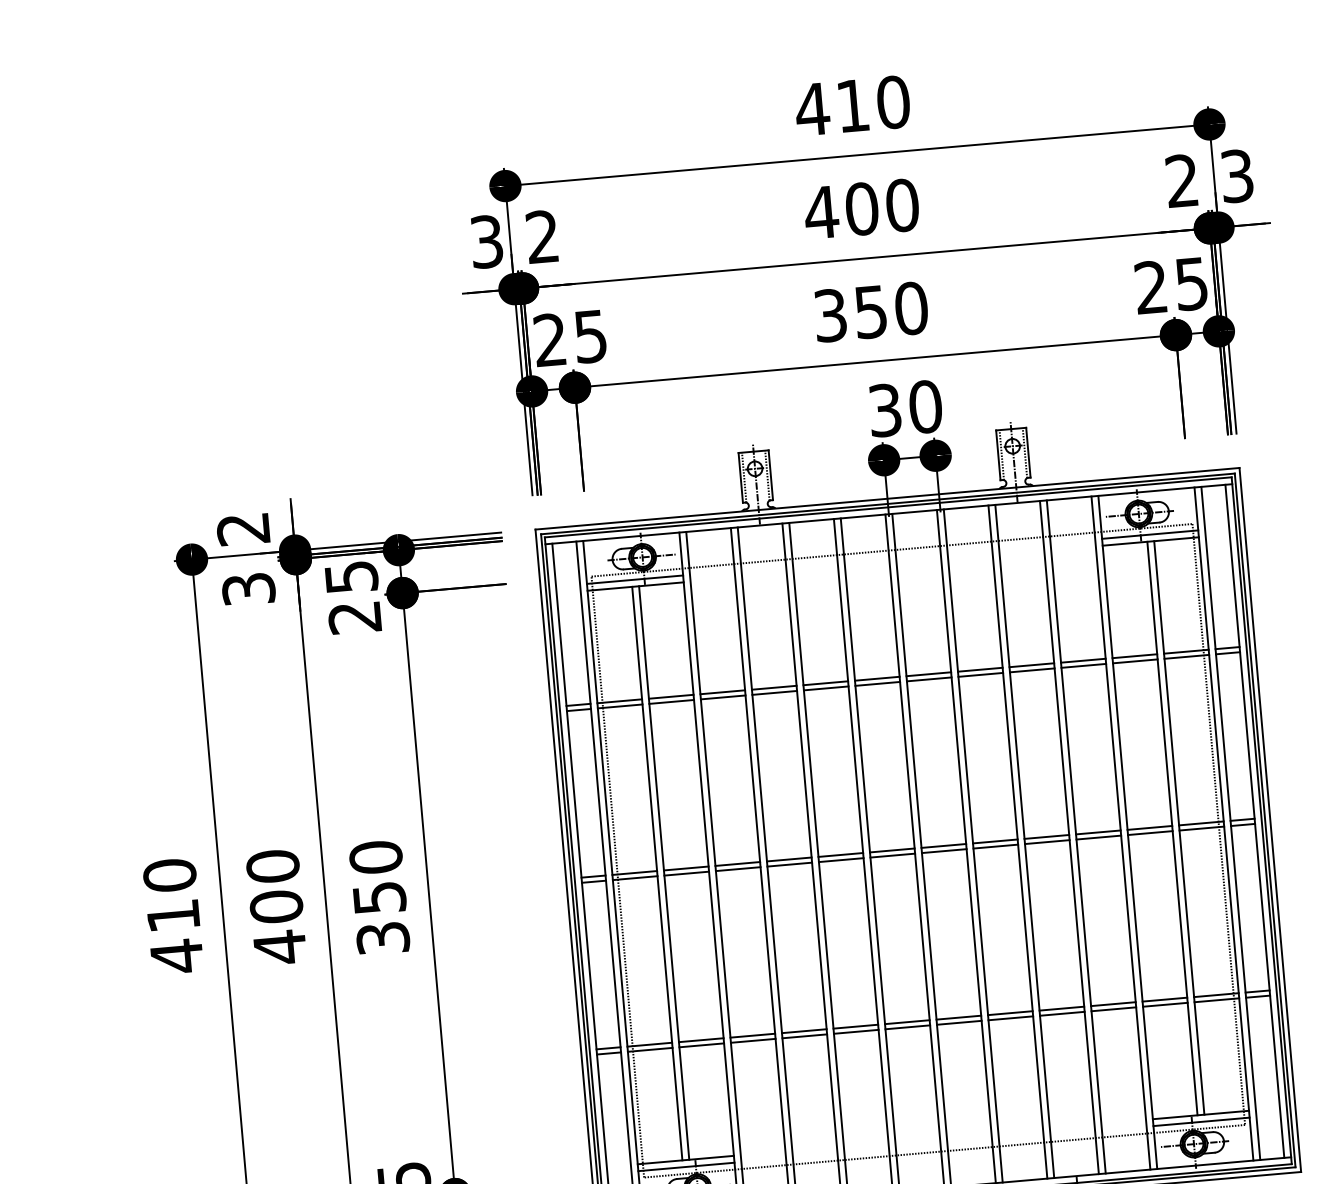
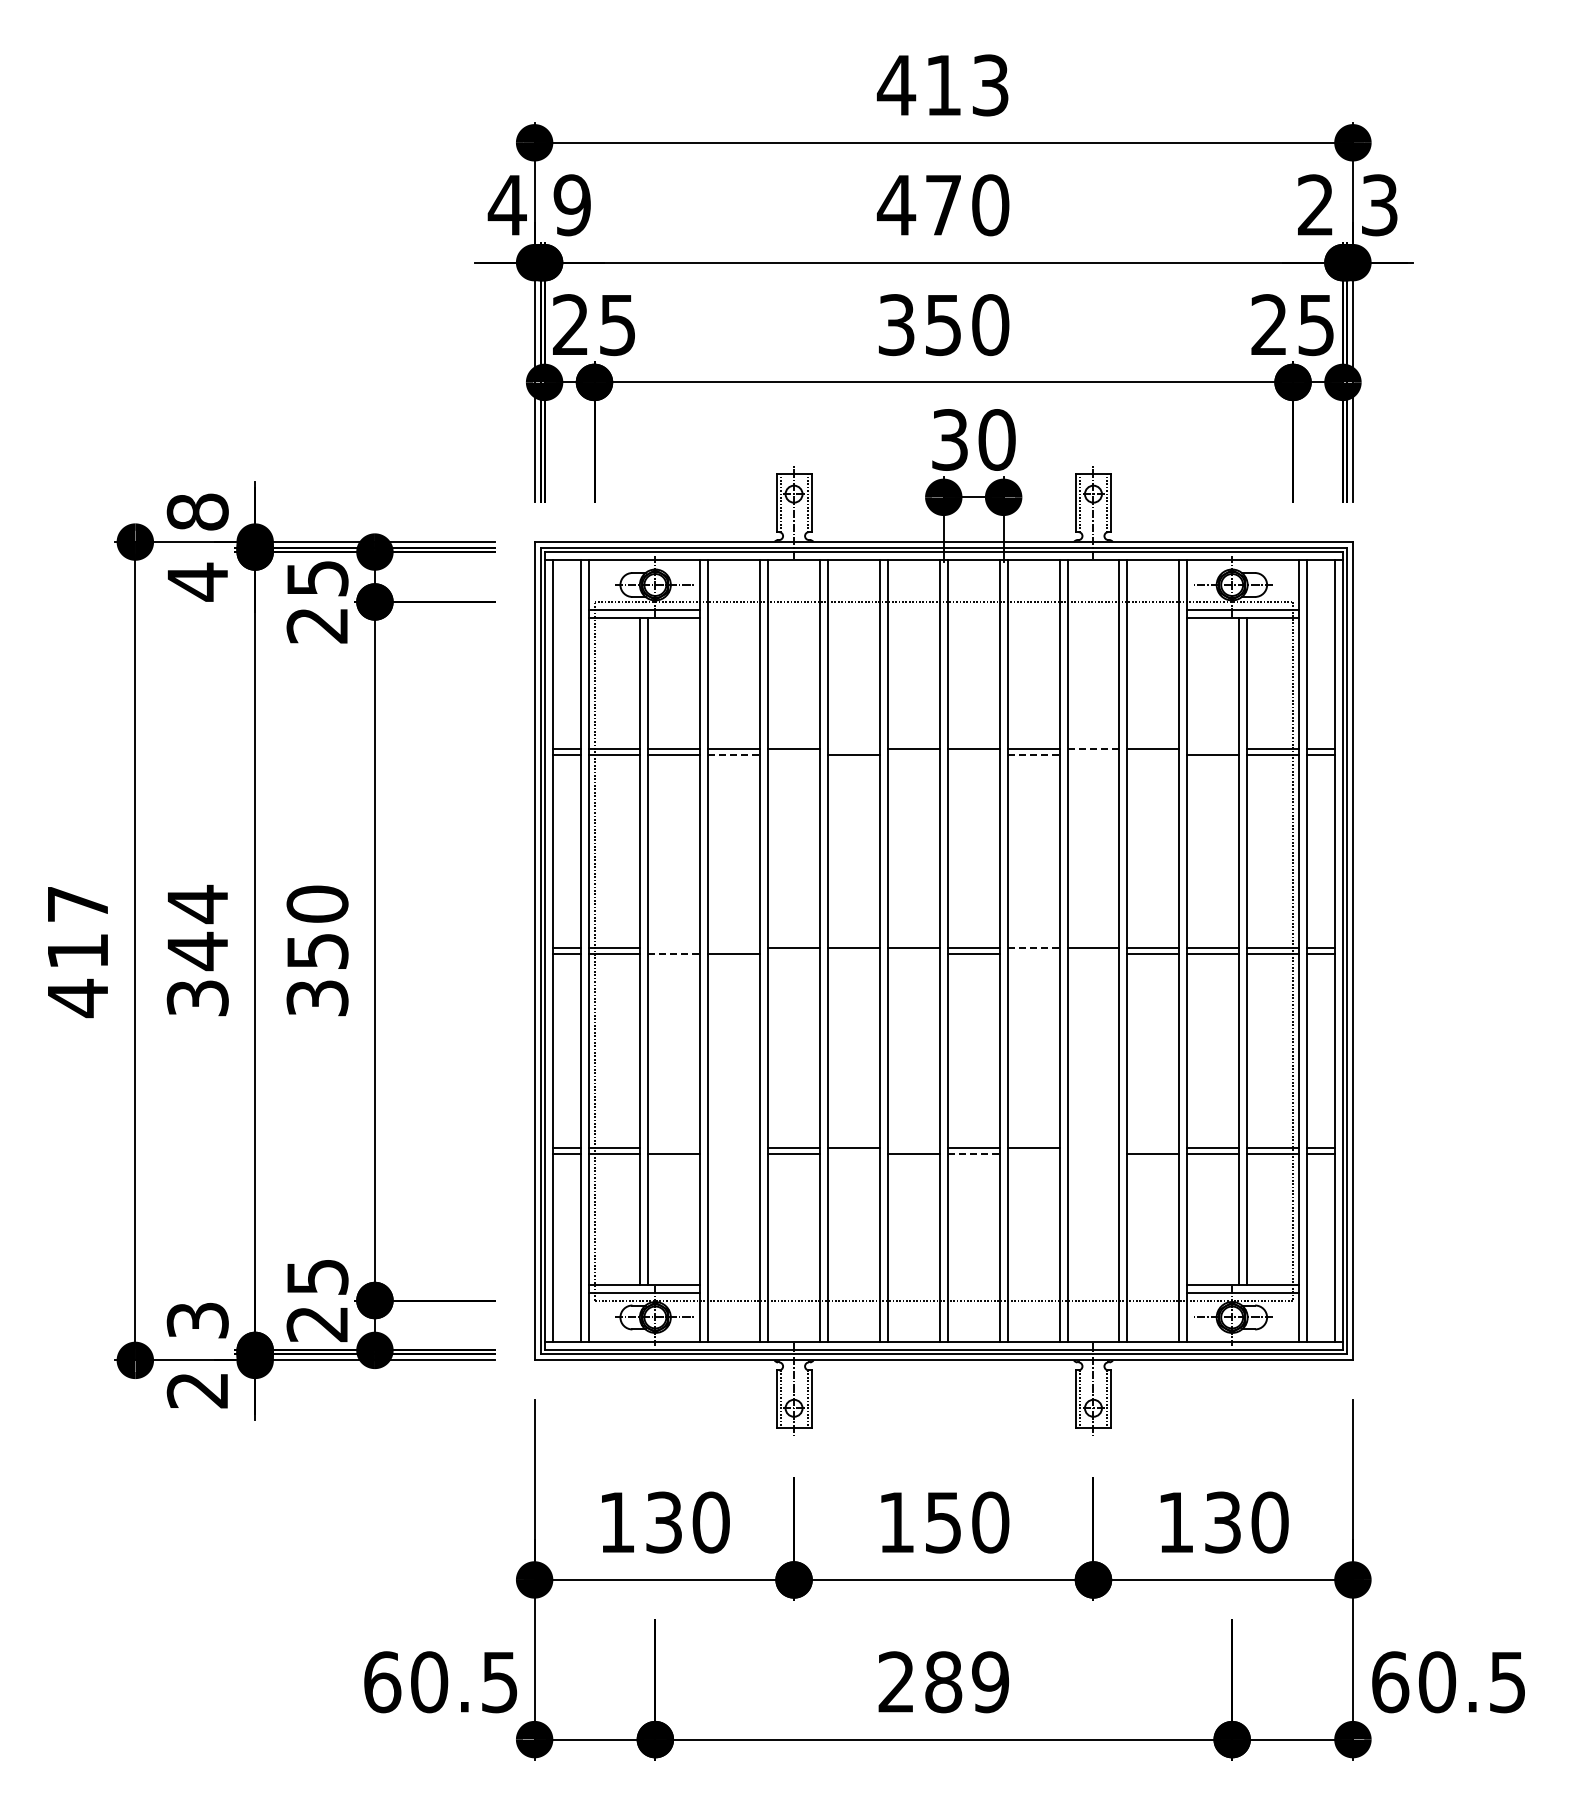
text: (893, 102) -> (990, 85), 410 -> 413
text: (861, 209) -> (943, 205), 400 -> 470
text: (541, 237) -> (571, 205), 2 -> 9
text: (485, 242) -> (506, 205), 3 -> 4
text: (243, 528) -> (197, 511), 2 -> 8
text: (248, 588) -> (197, 581), 3 -> 4
line: (1135, 656) -> (1213, 748), removed
line: (1031, 665) -> (1093, 748), solid -> dashed
line: (1083, 665) -> (1153, 754), removed
line: (1032, 670) -> (1093, 754), removed
line: (980, 674) -> (1033, 754), solid -> dashed
line: (929, 679) -> (973, 754), removed
line: (825, 683) -> (853, 748), removed
line: (877, 683) -> (913, 754), removed
line: (775, 692) -> (794, 754), removed
line: (723, 697) -> (734, 754), solid -> dashed
line: (995, 841) -> (1033, 948), solid -> dashed
line: (1047, 842) -> (1093, 954), removed
line: (995, 846) -> (1033, 954), removed
line: (892, 855) -> (913, 954), removed
line: (840, 860) -> (853, 954), removed
line: (738, 864) -> (734, 948), removed
line: (790, 864) -> (794, 954), removed
line: (686, 868) -> (674, 948), removed
line: (686, 873) -> (674, 954), solid -> dashed
text: (169, 874) -> (77, 903), 410 -> 417
text: (276, 907) -> (197, 951), 400 -> 344
line: (1113, 1003) -> (1153, 1147), removed
line: (1061, 1008) -> (1093, 1147), removed
line: (1062, 1013) -> (1093, 1153), removed
line: (1010, 1018) -> (1033, 1153), removed
line: (907, 1021) -> (913, 1147), removed
line: (959, 1022) -> (973, 1153), solid -> dashed
line: (855, 1031) -> (853, 1153), removed
line: (753, 1035) -> (734, 1147), removed
line: (701, 1039) -> (674, 1147), removed
line: (753, 1040) -> (734, 1153), removed

